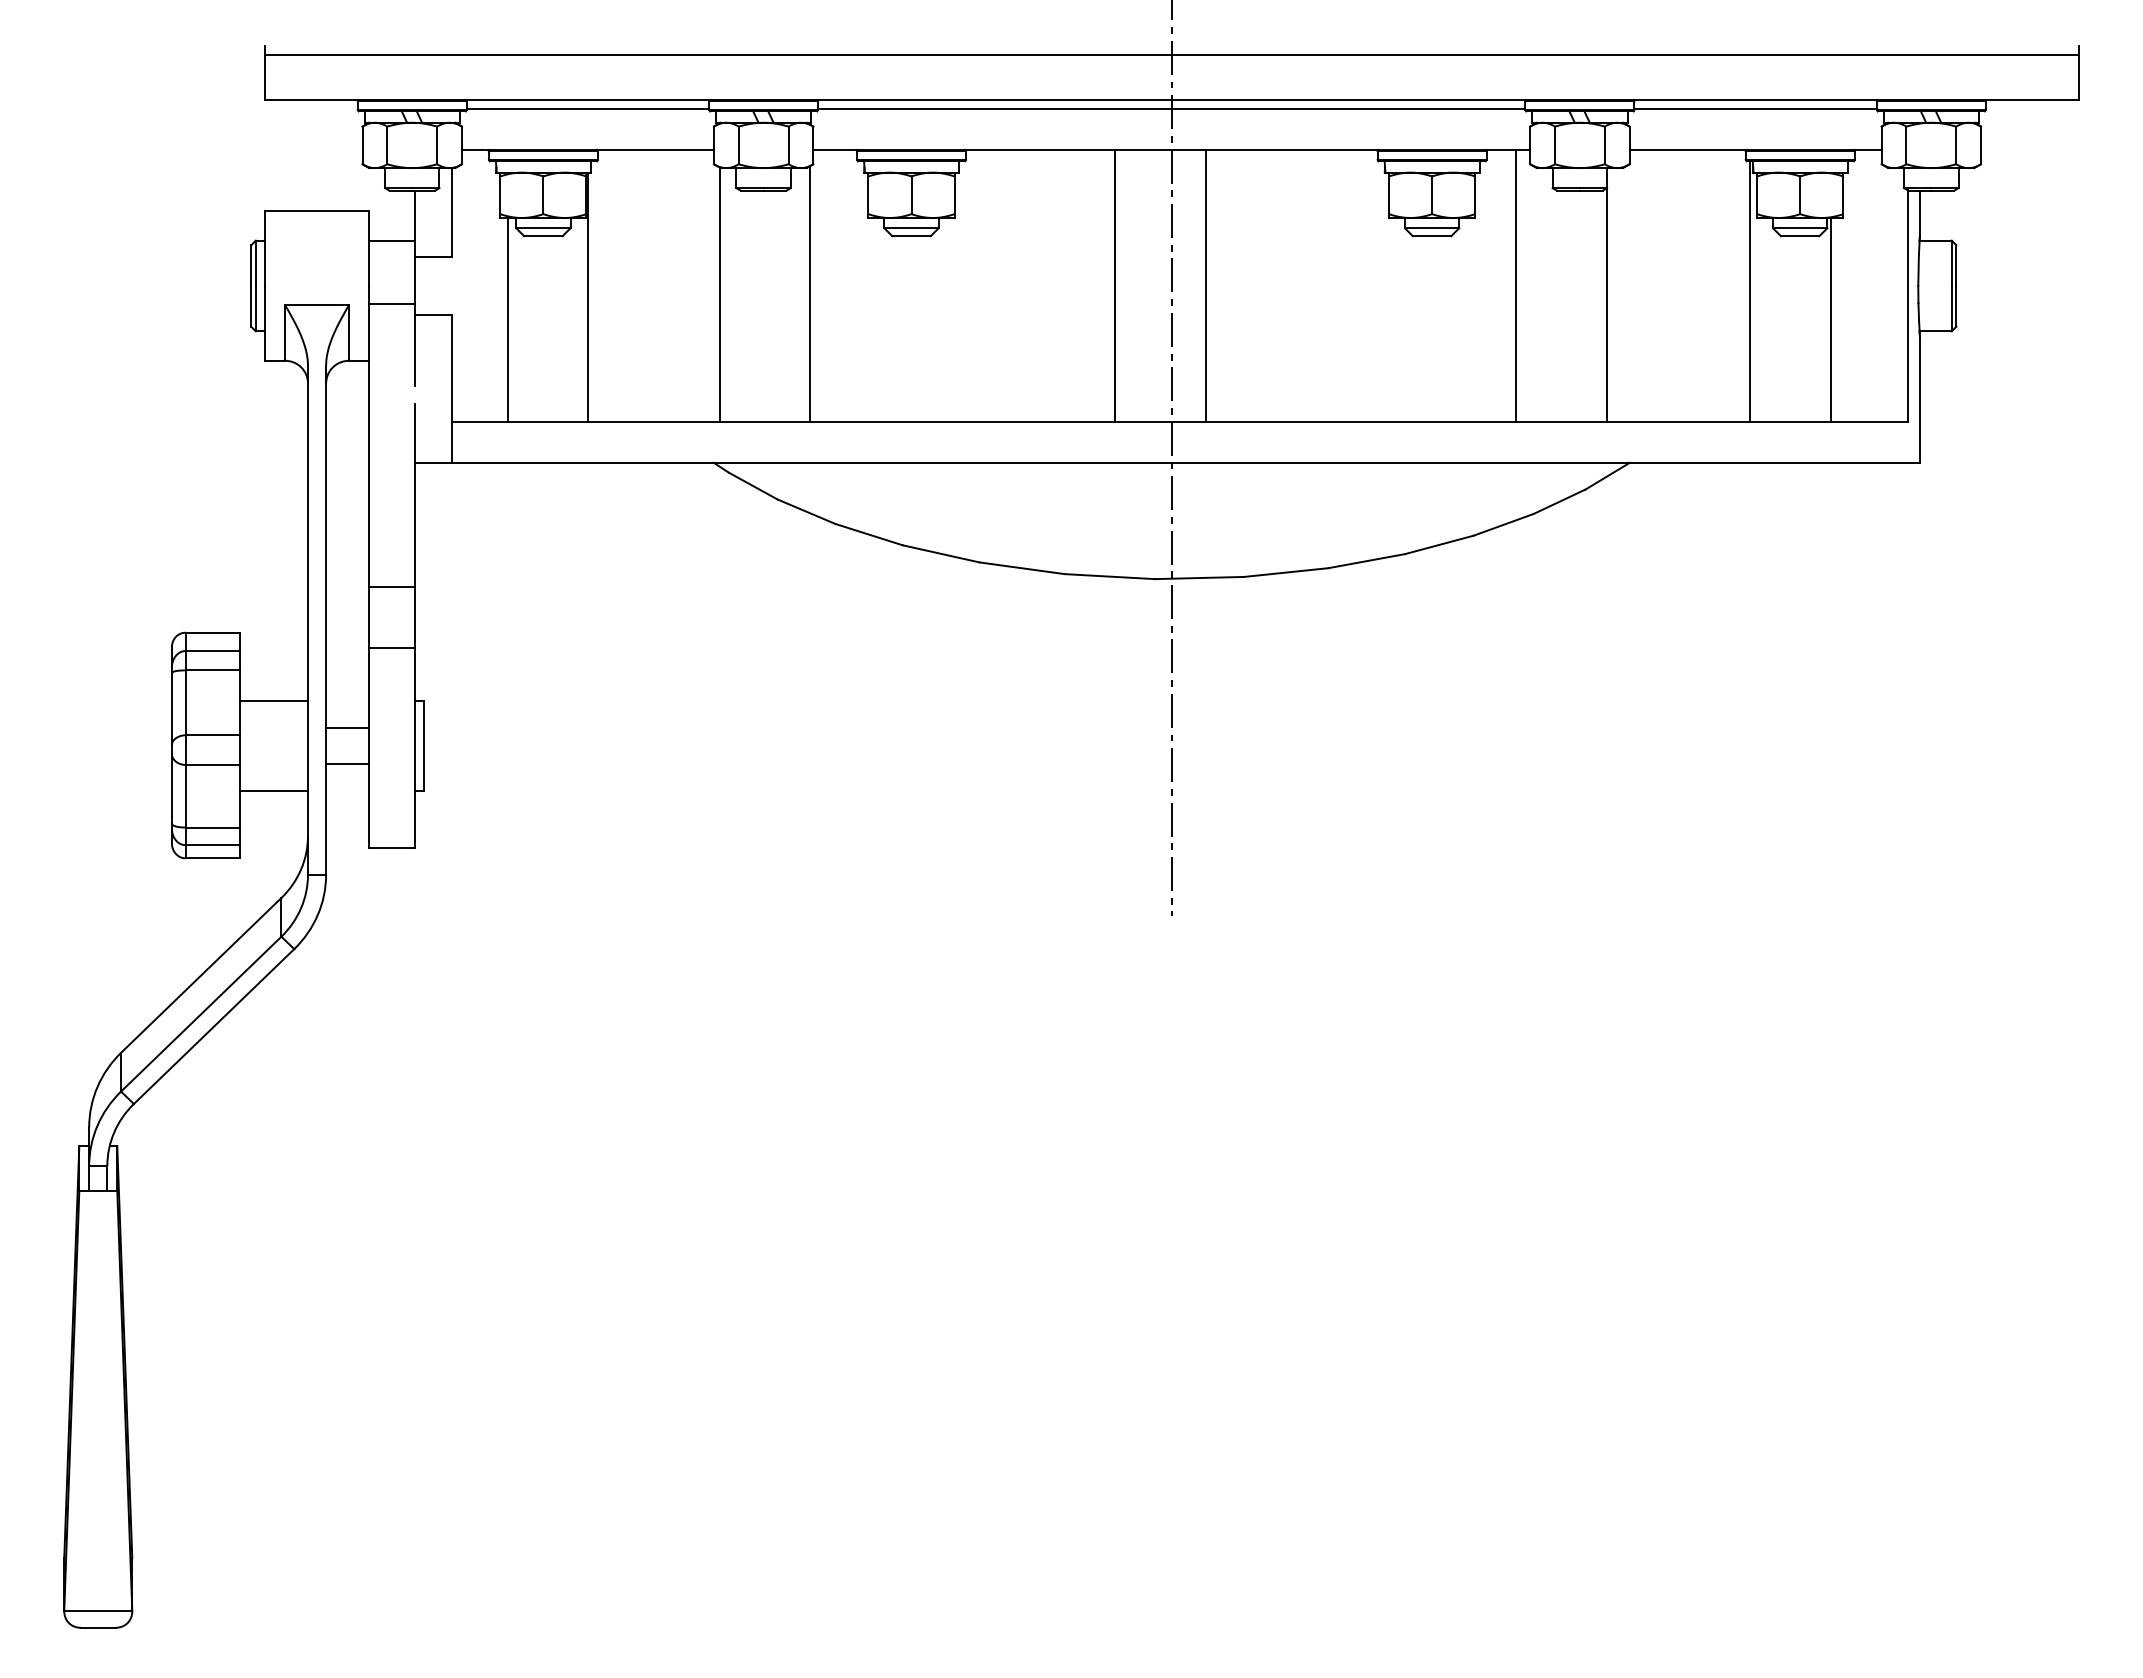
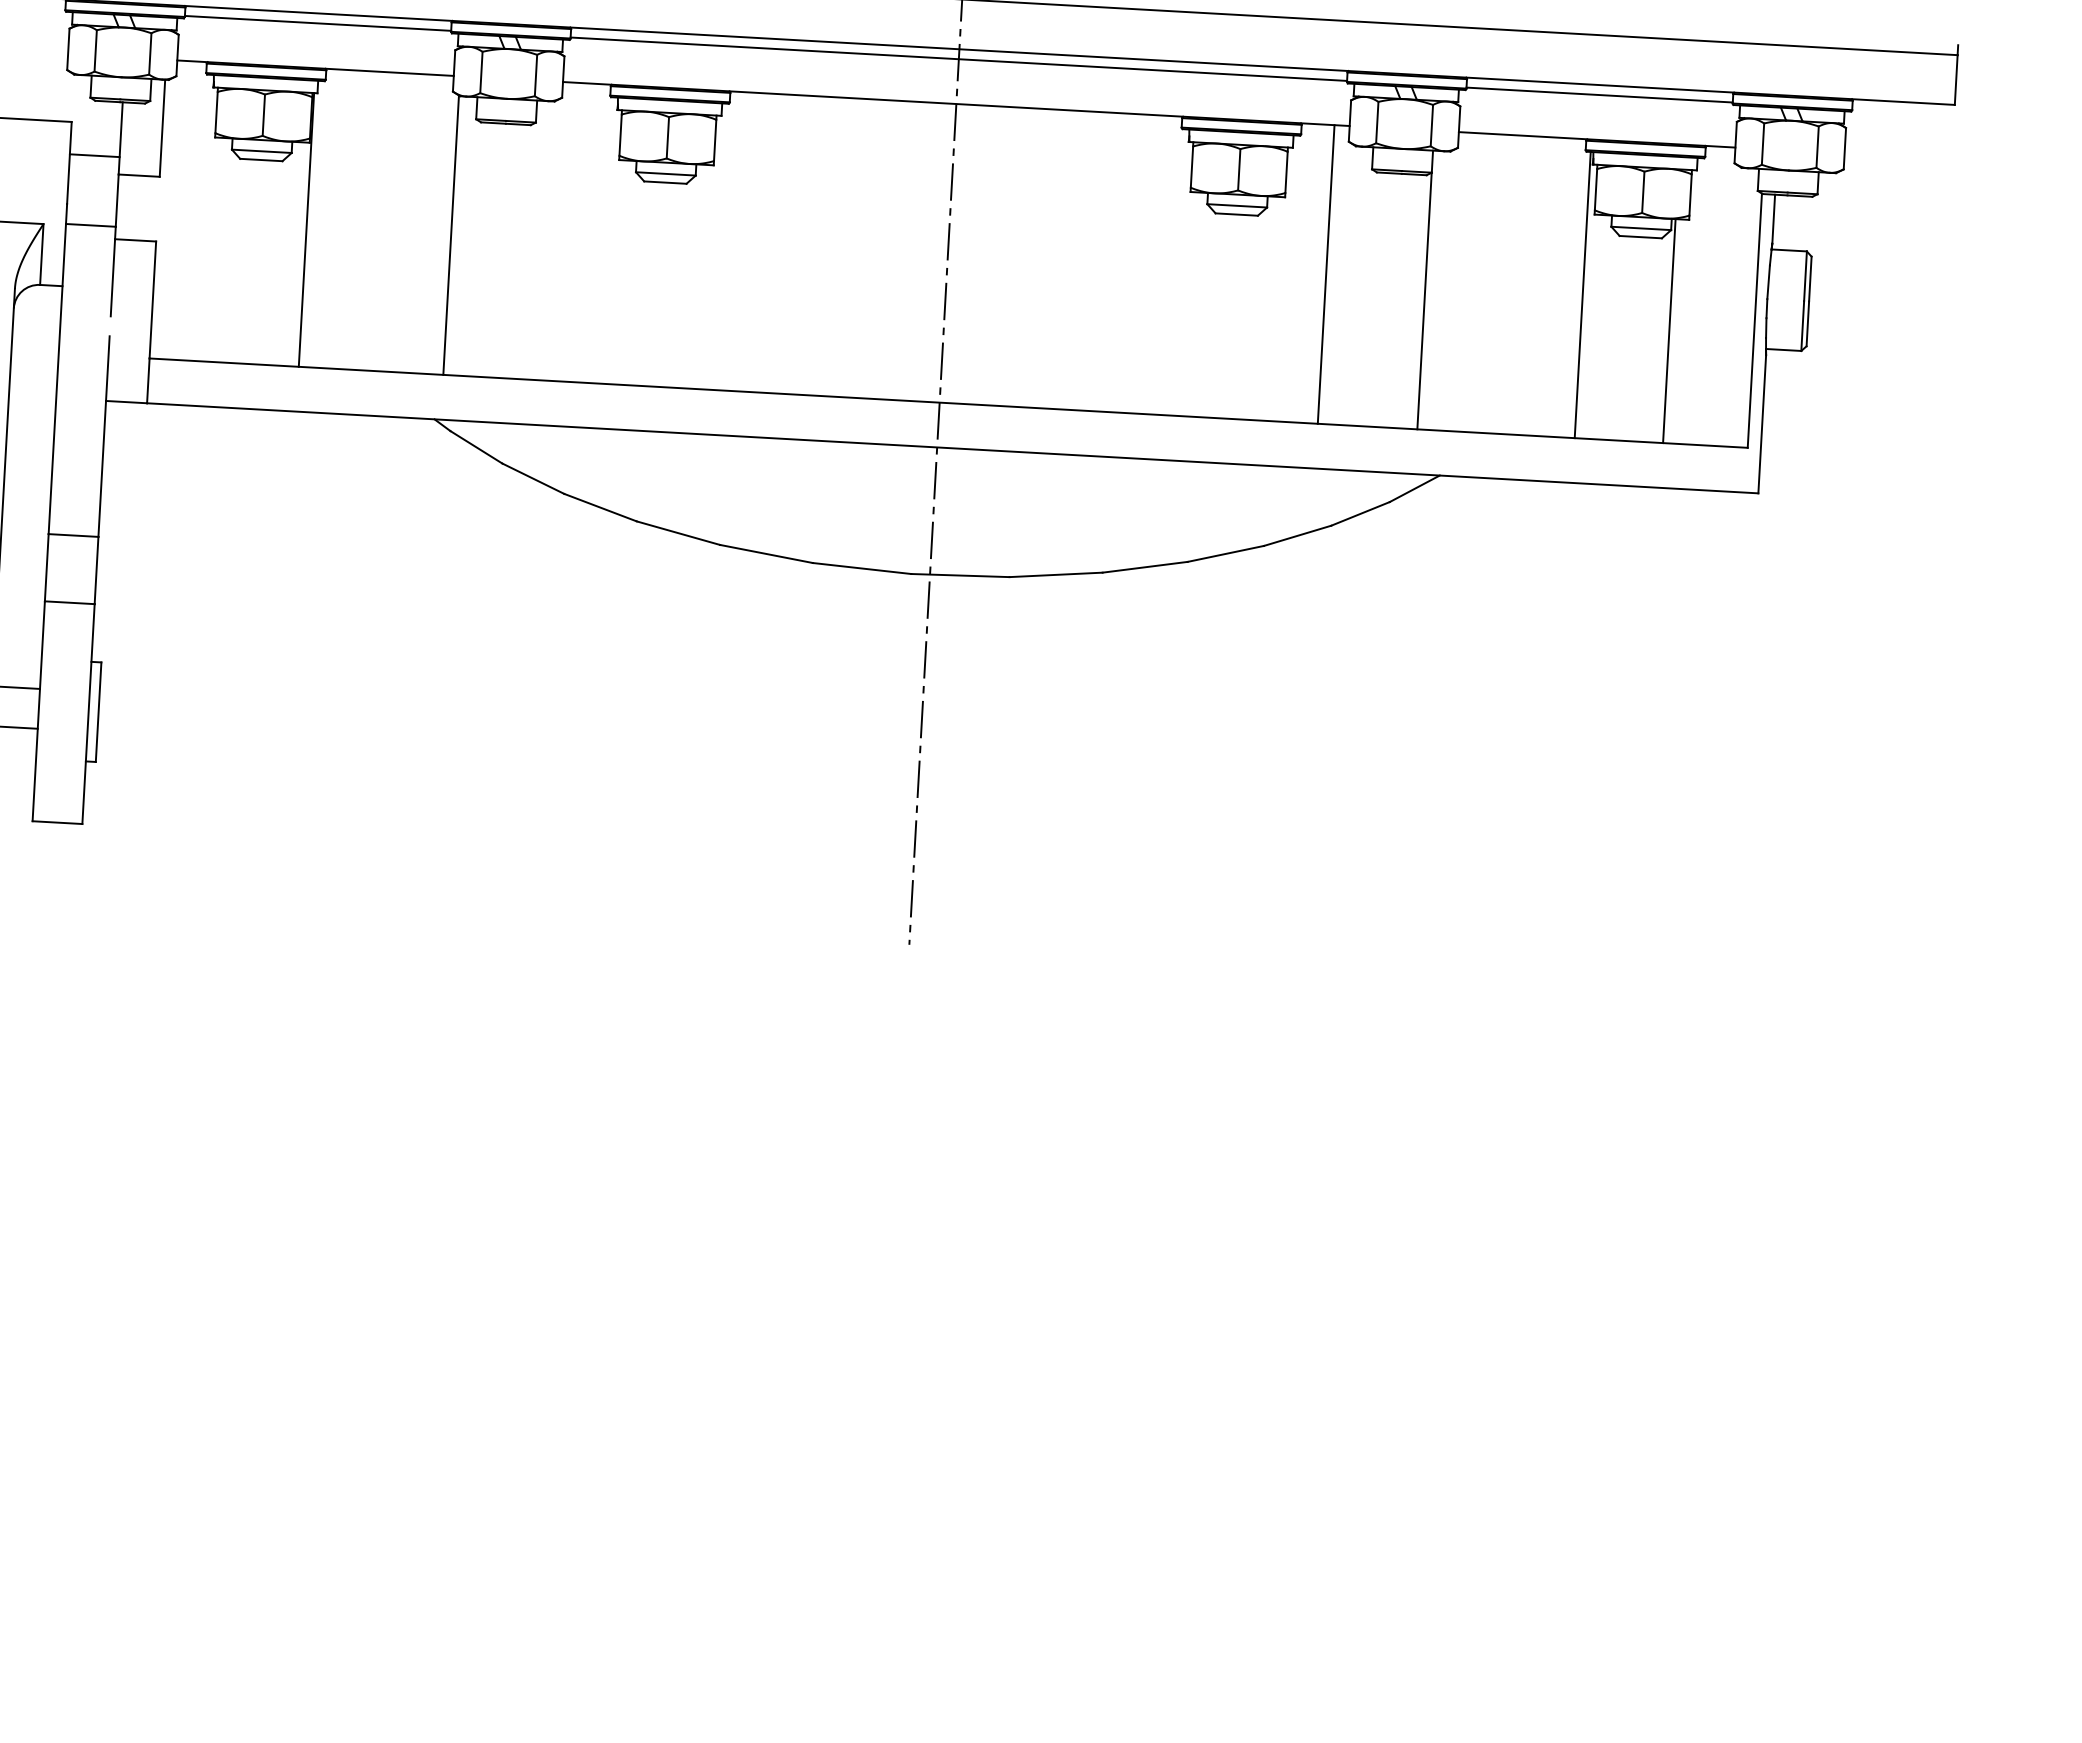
line: (1115, 285) -> (886, 249), removed
line: (1206, 285) -> (986, 254), removed
line: (810, 294) -> (550, 240), removed
line: (508, 319) -> (217, 249), removed

